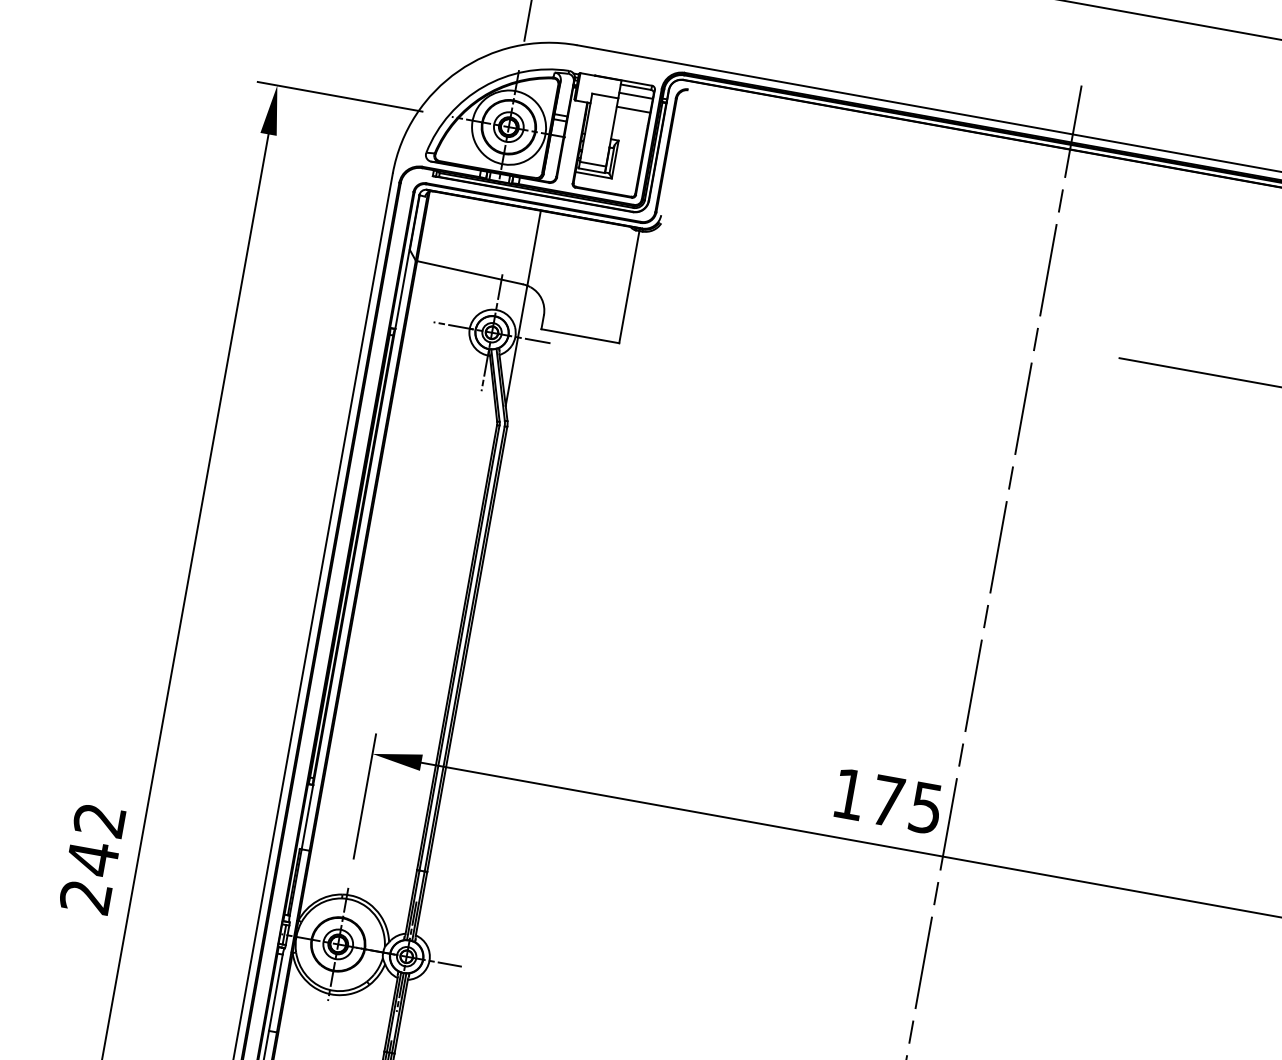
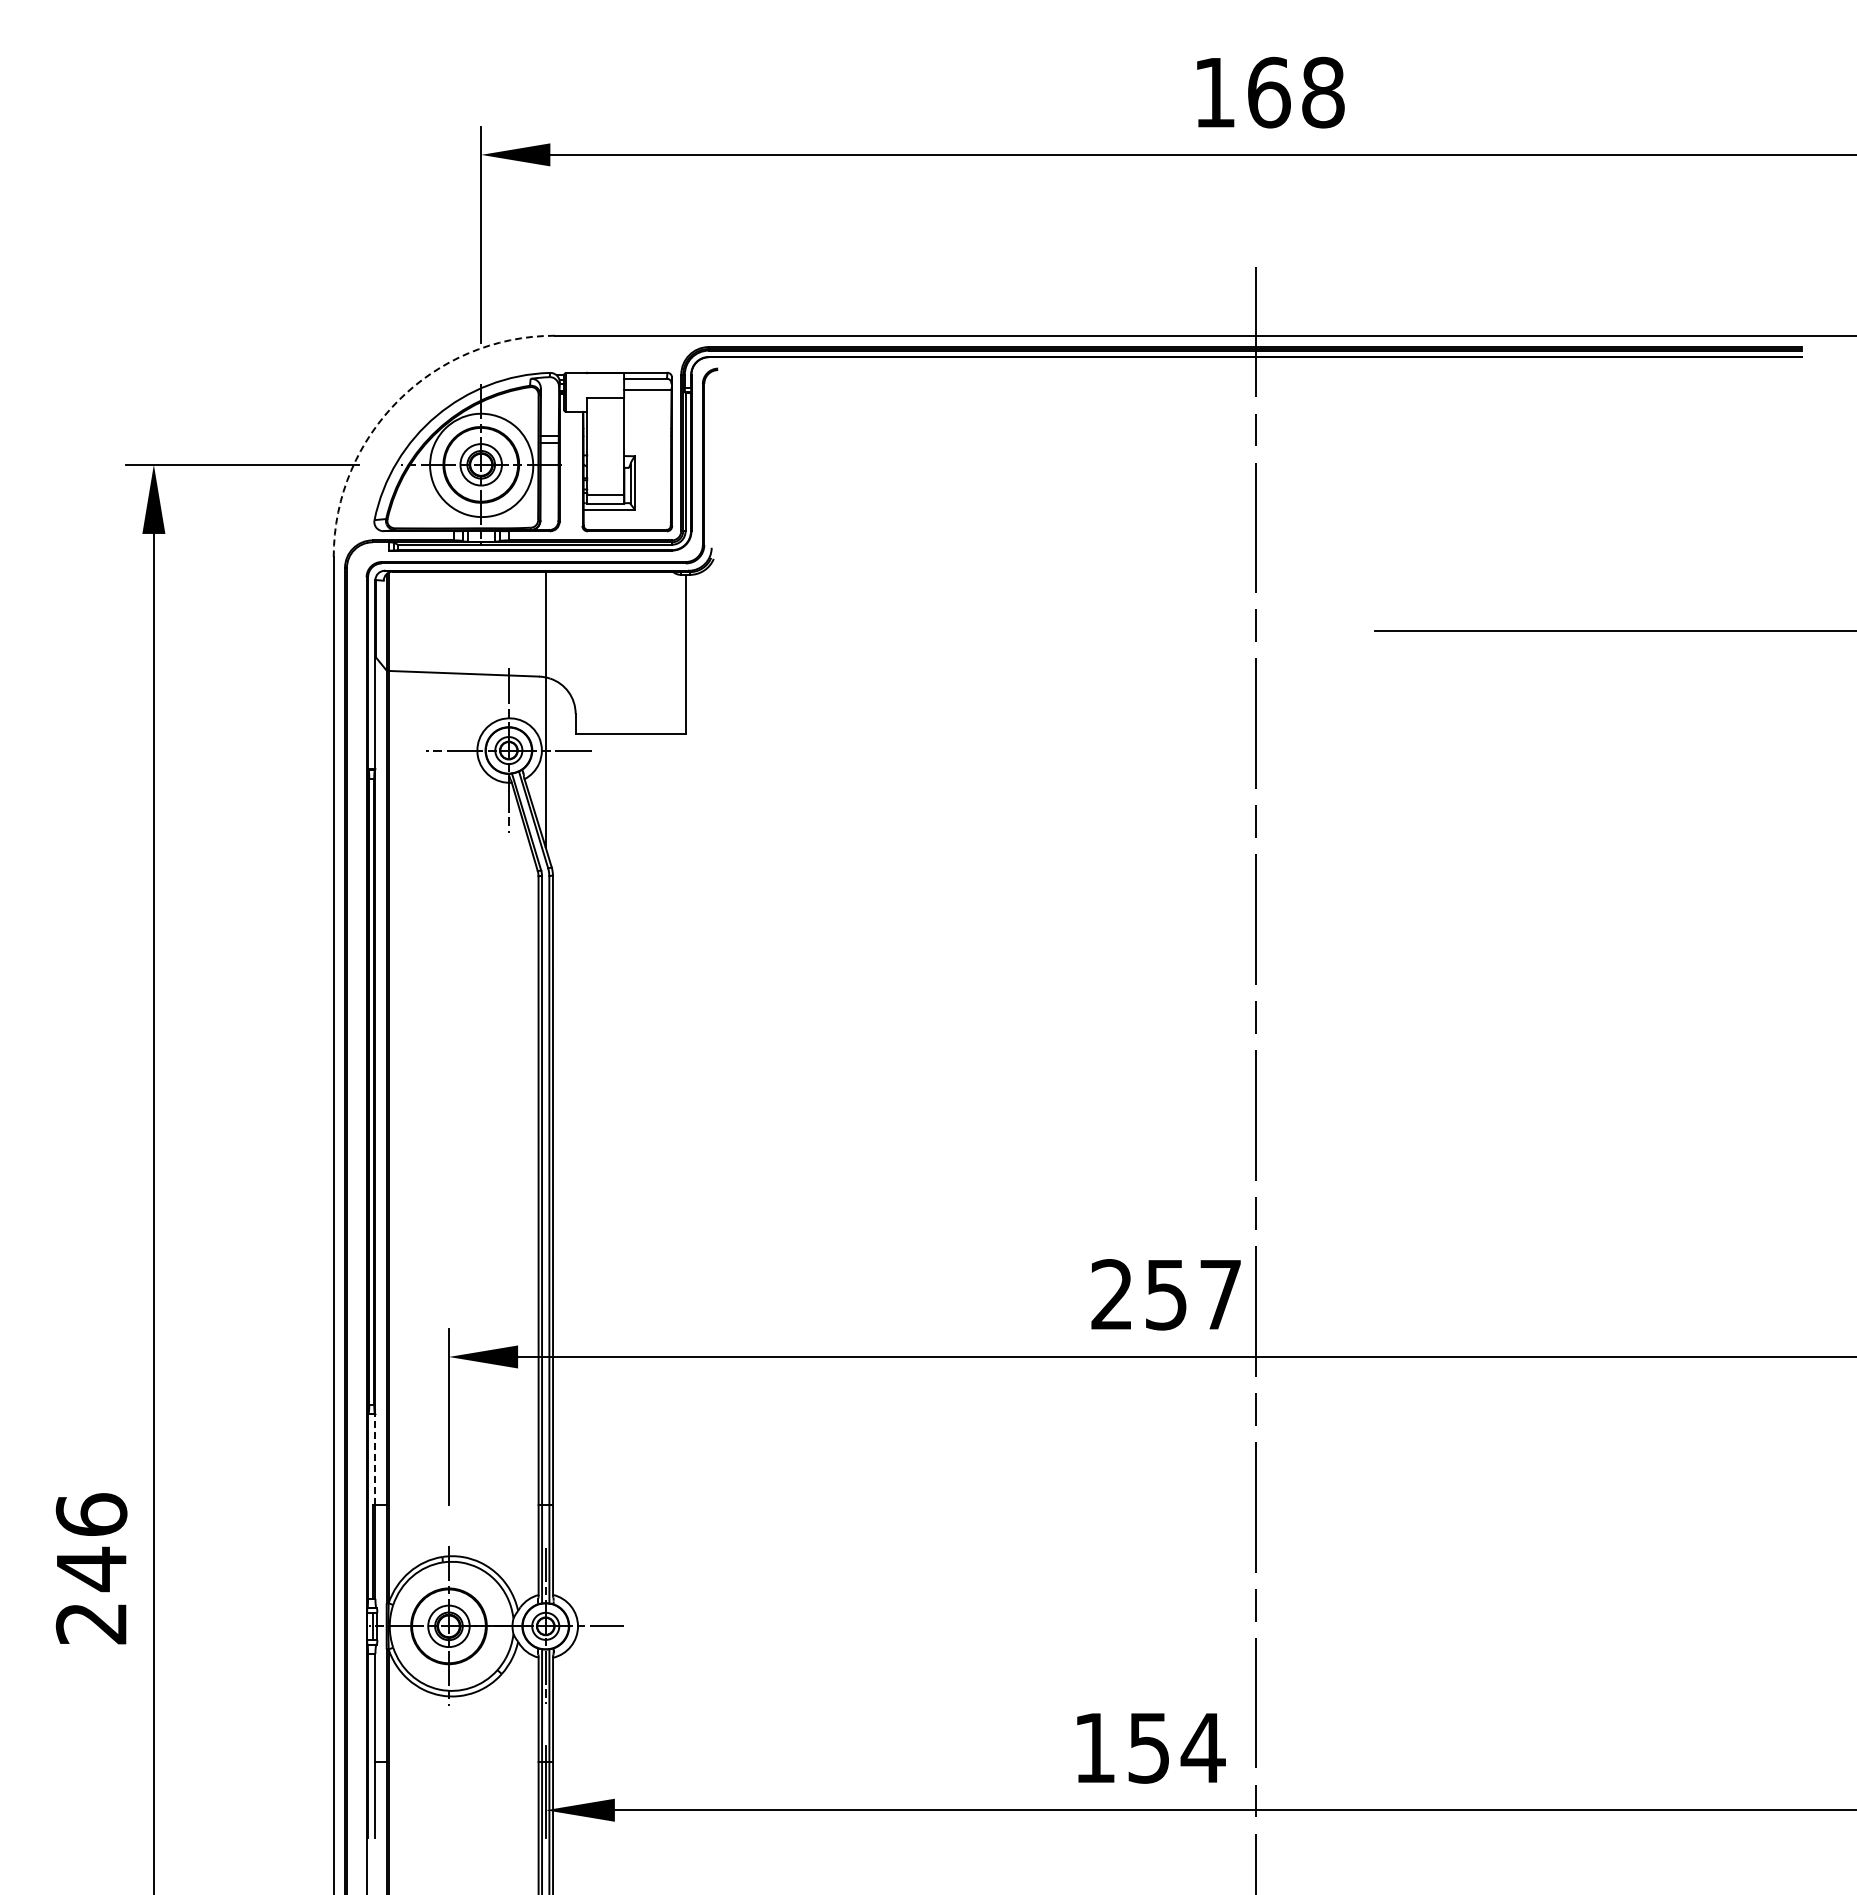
arc: (458, 71) -> (398, 400), solid -> dashed
line: (633, 109) -> (647, 410), removed
text: (887, 800) -> (1165, 1294), 175 -> 257
line: (307, 817) -> (375, 1459), solid -> dashed
text: (99, 819) -> (91, 1514), 242 -> 246

